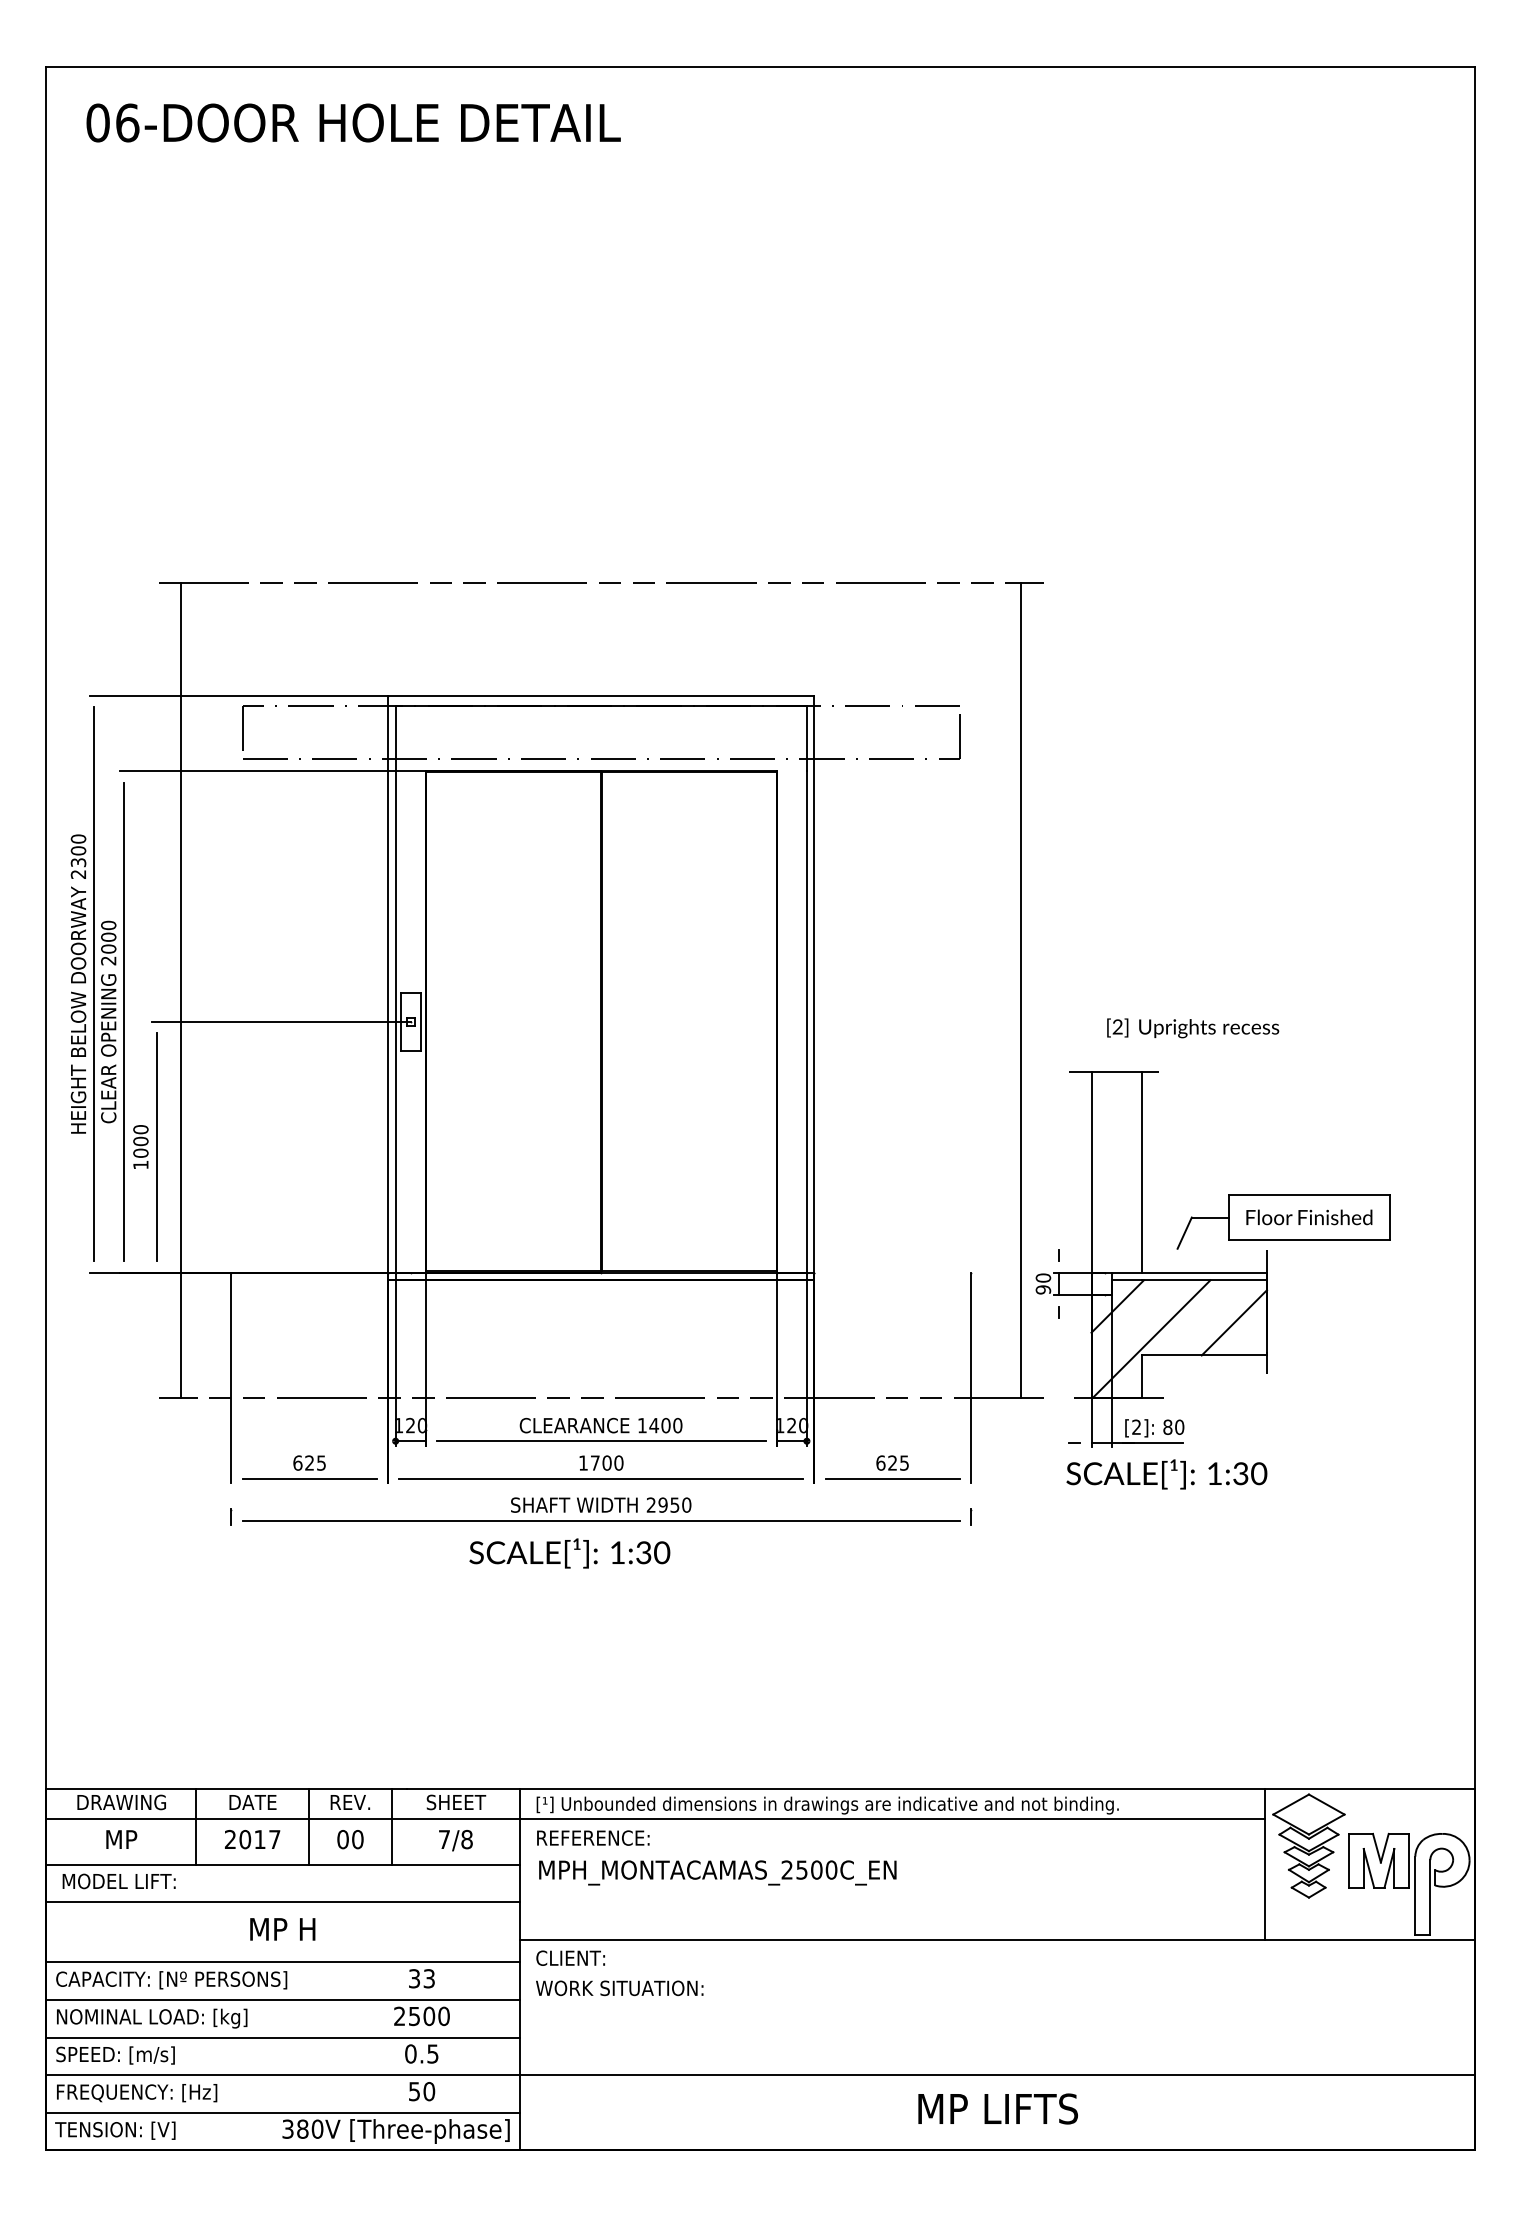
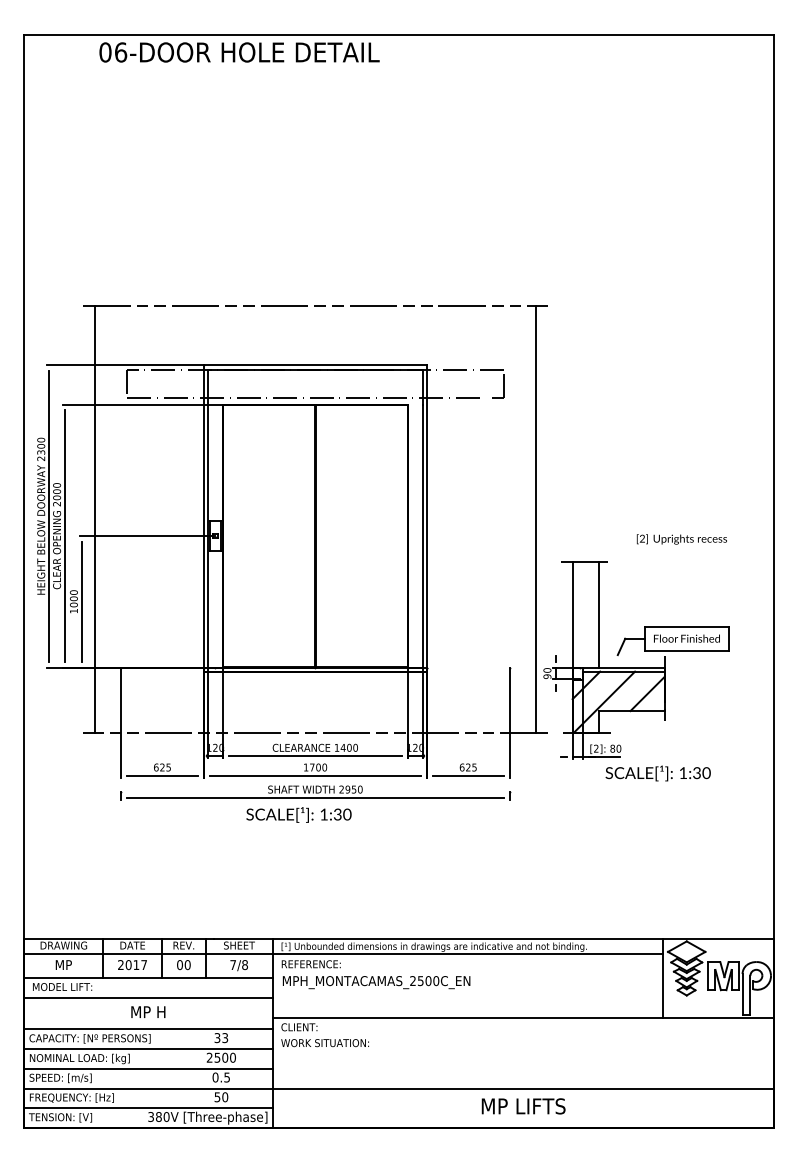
text: (353, 123) -> (239, 52), moved
text: (1192, 1028) -> (681, 539), moved
text: (1165, 1474) -> (657, 773), moved

